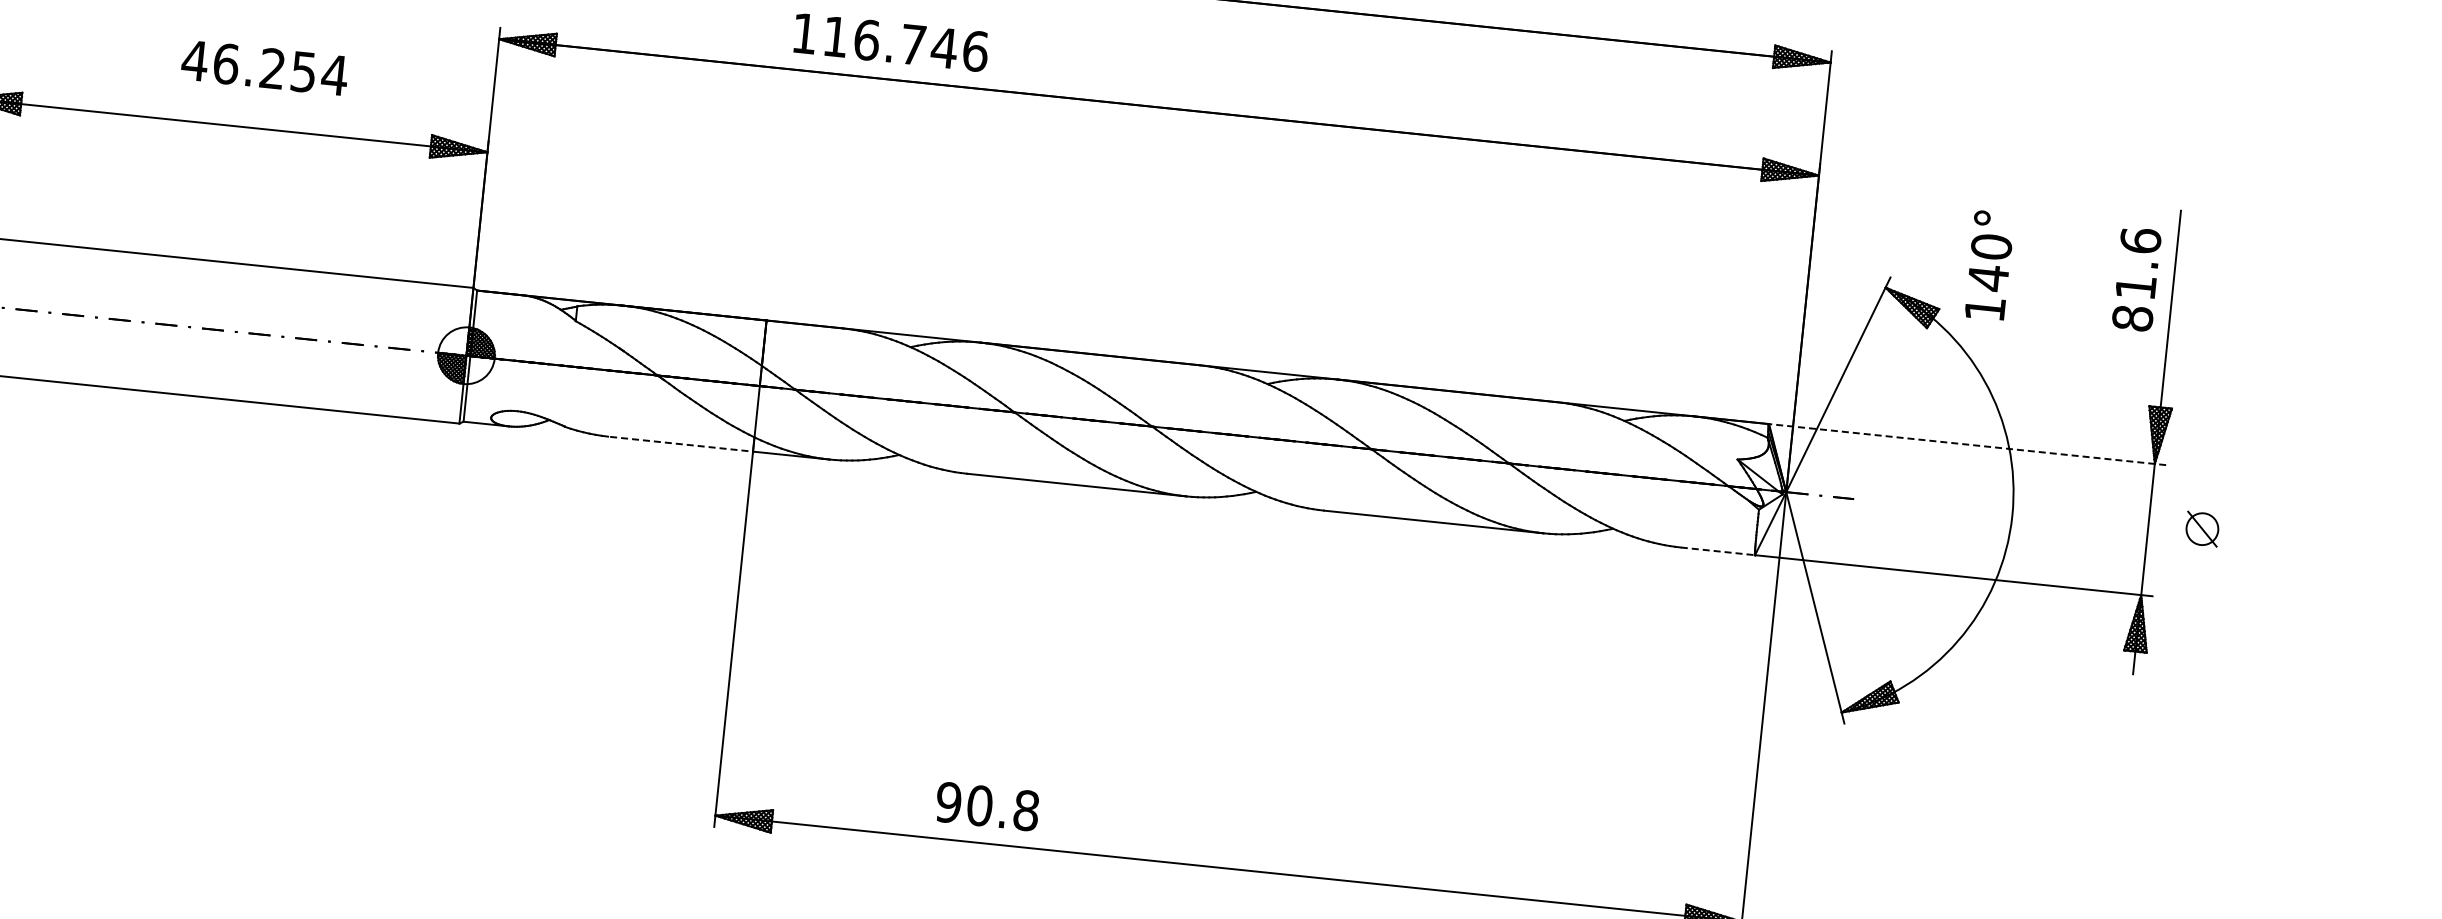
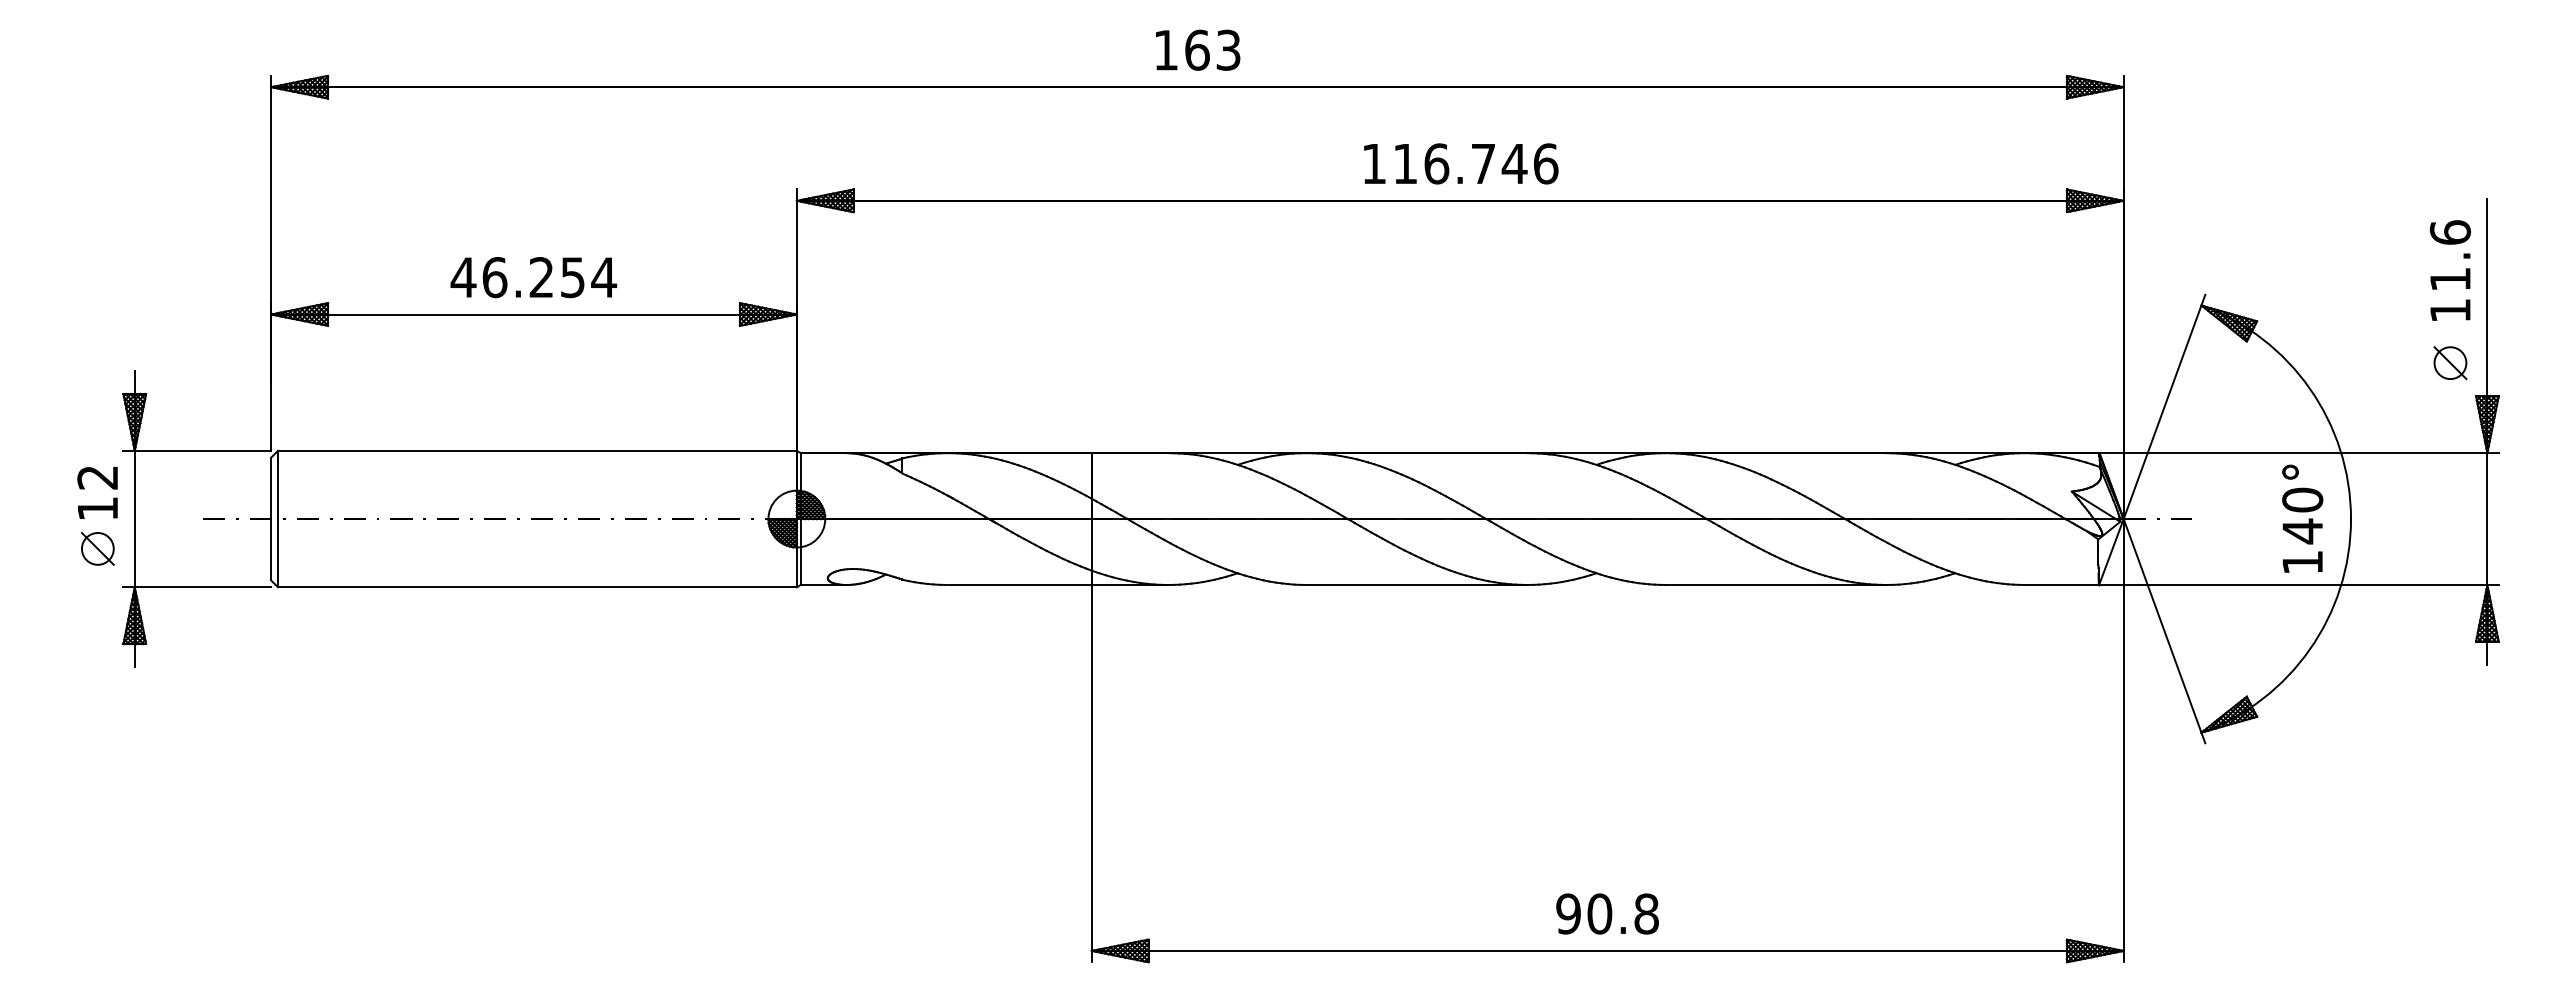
text: (891, 42) -> (1461, 163), moved
text: (264, 67) -> (533, 277), moved
text: (1989, 265) -> (2302, 518), moved
text: (2132, 318) -> (2450, 310), 81.6 -> 11.6
line: (681, 443) -> (1019, 584), dashed -> solid
line: (1967, 444) -> (2299, 453), dashed -> solid
part: (2202, 529) -> (2450, 363), moved
line: (1718, 550) -> (2062, 584), dashed -> solid
text: (987, 806) -> (1607, 913), moved

